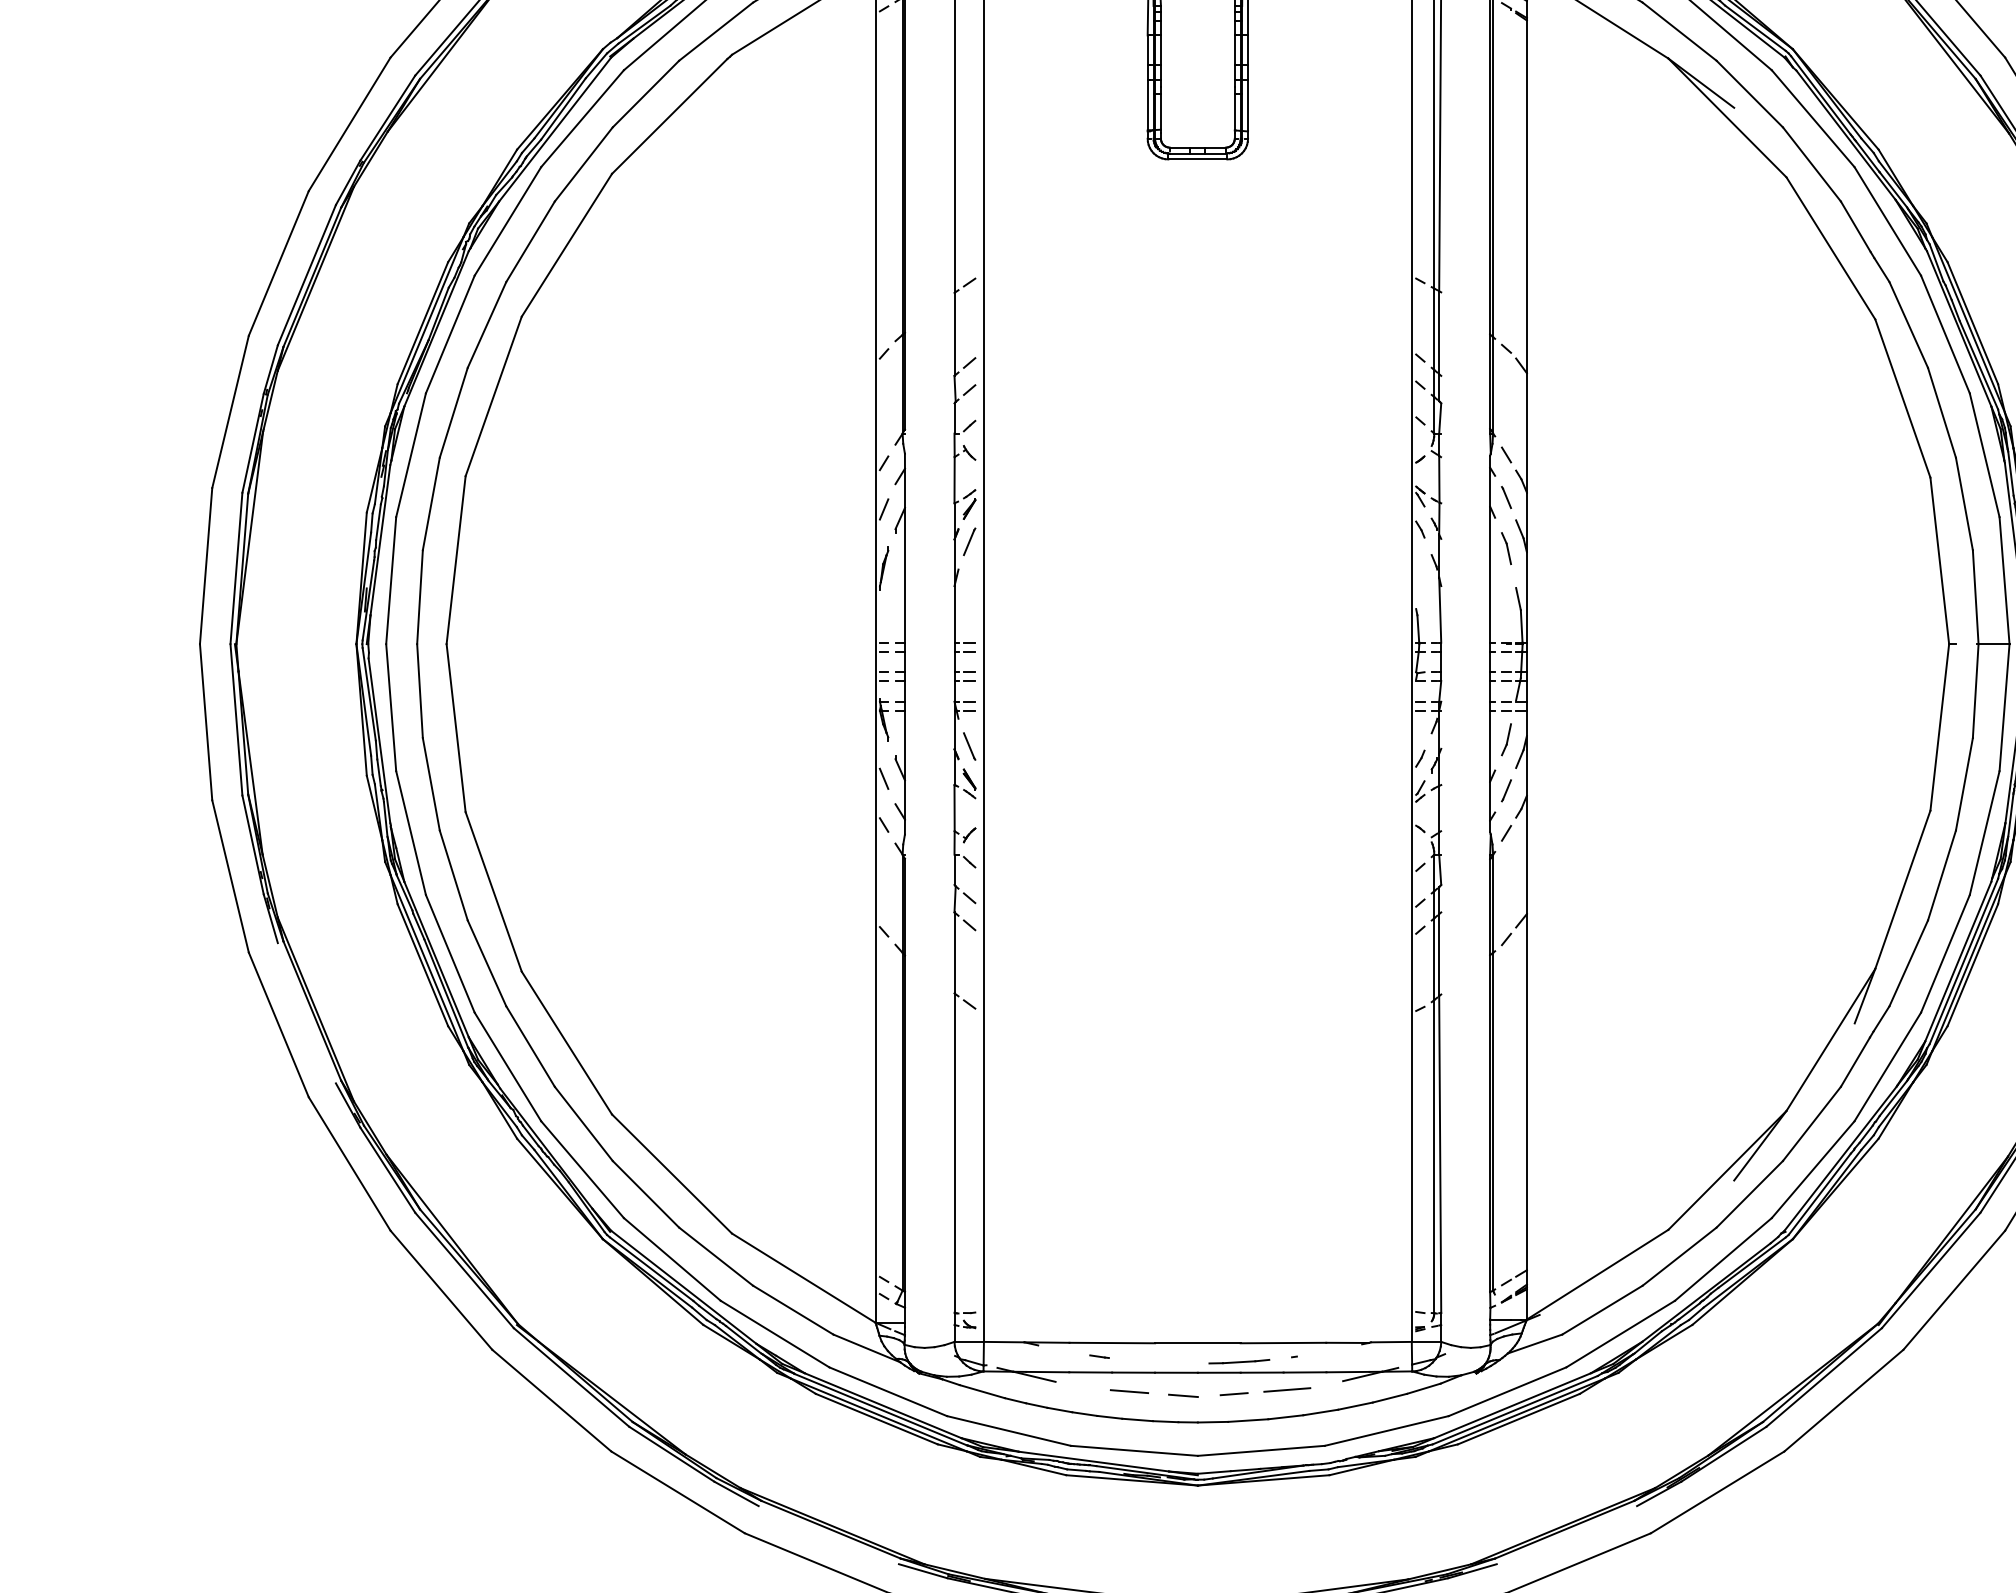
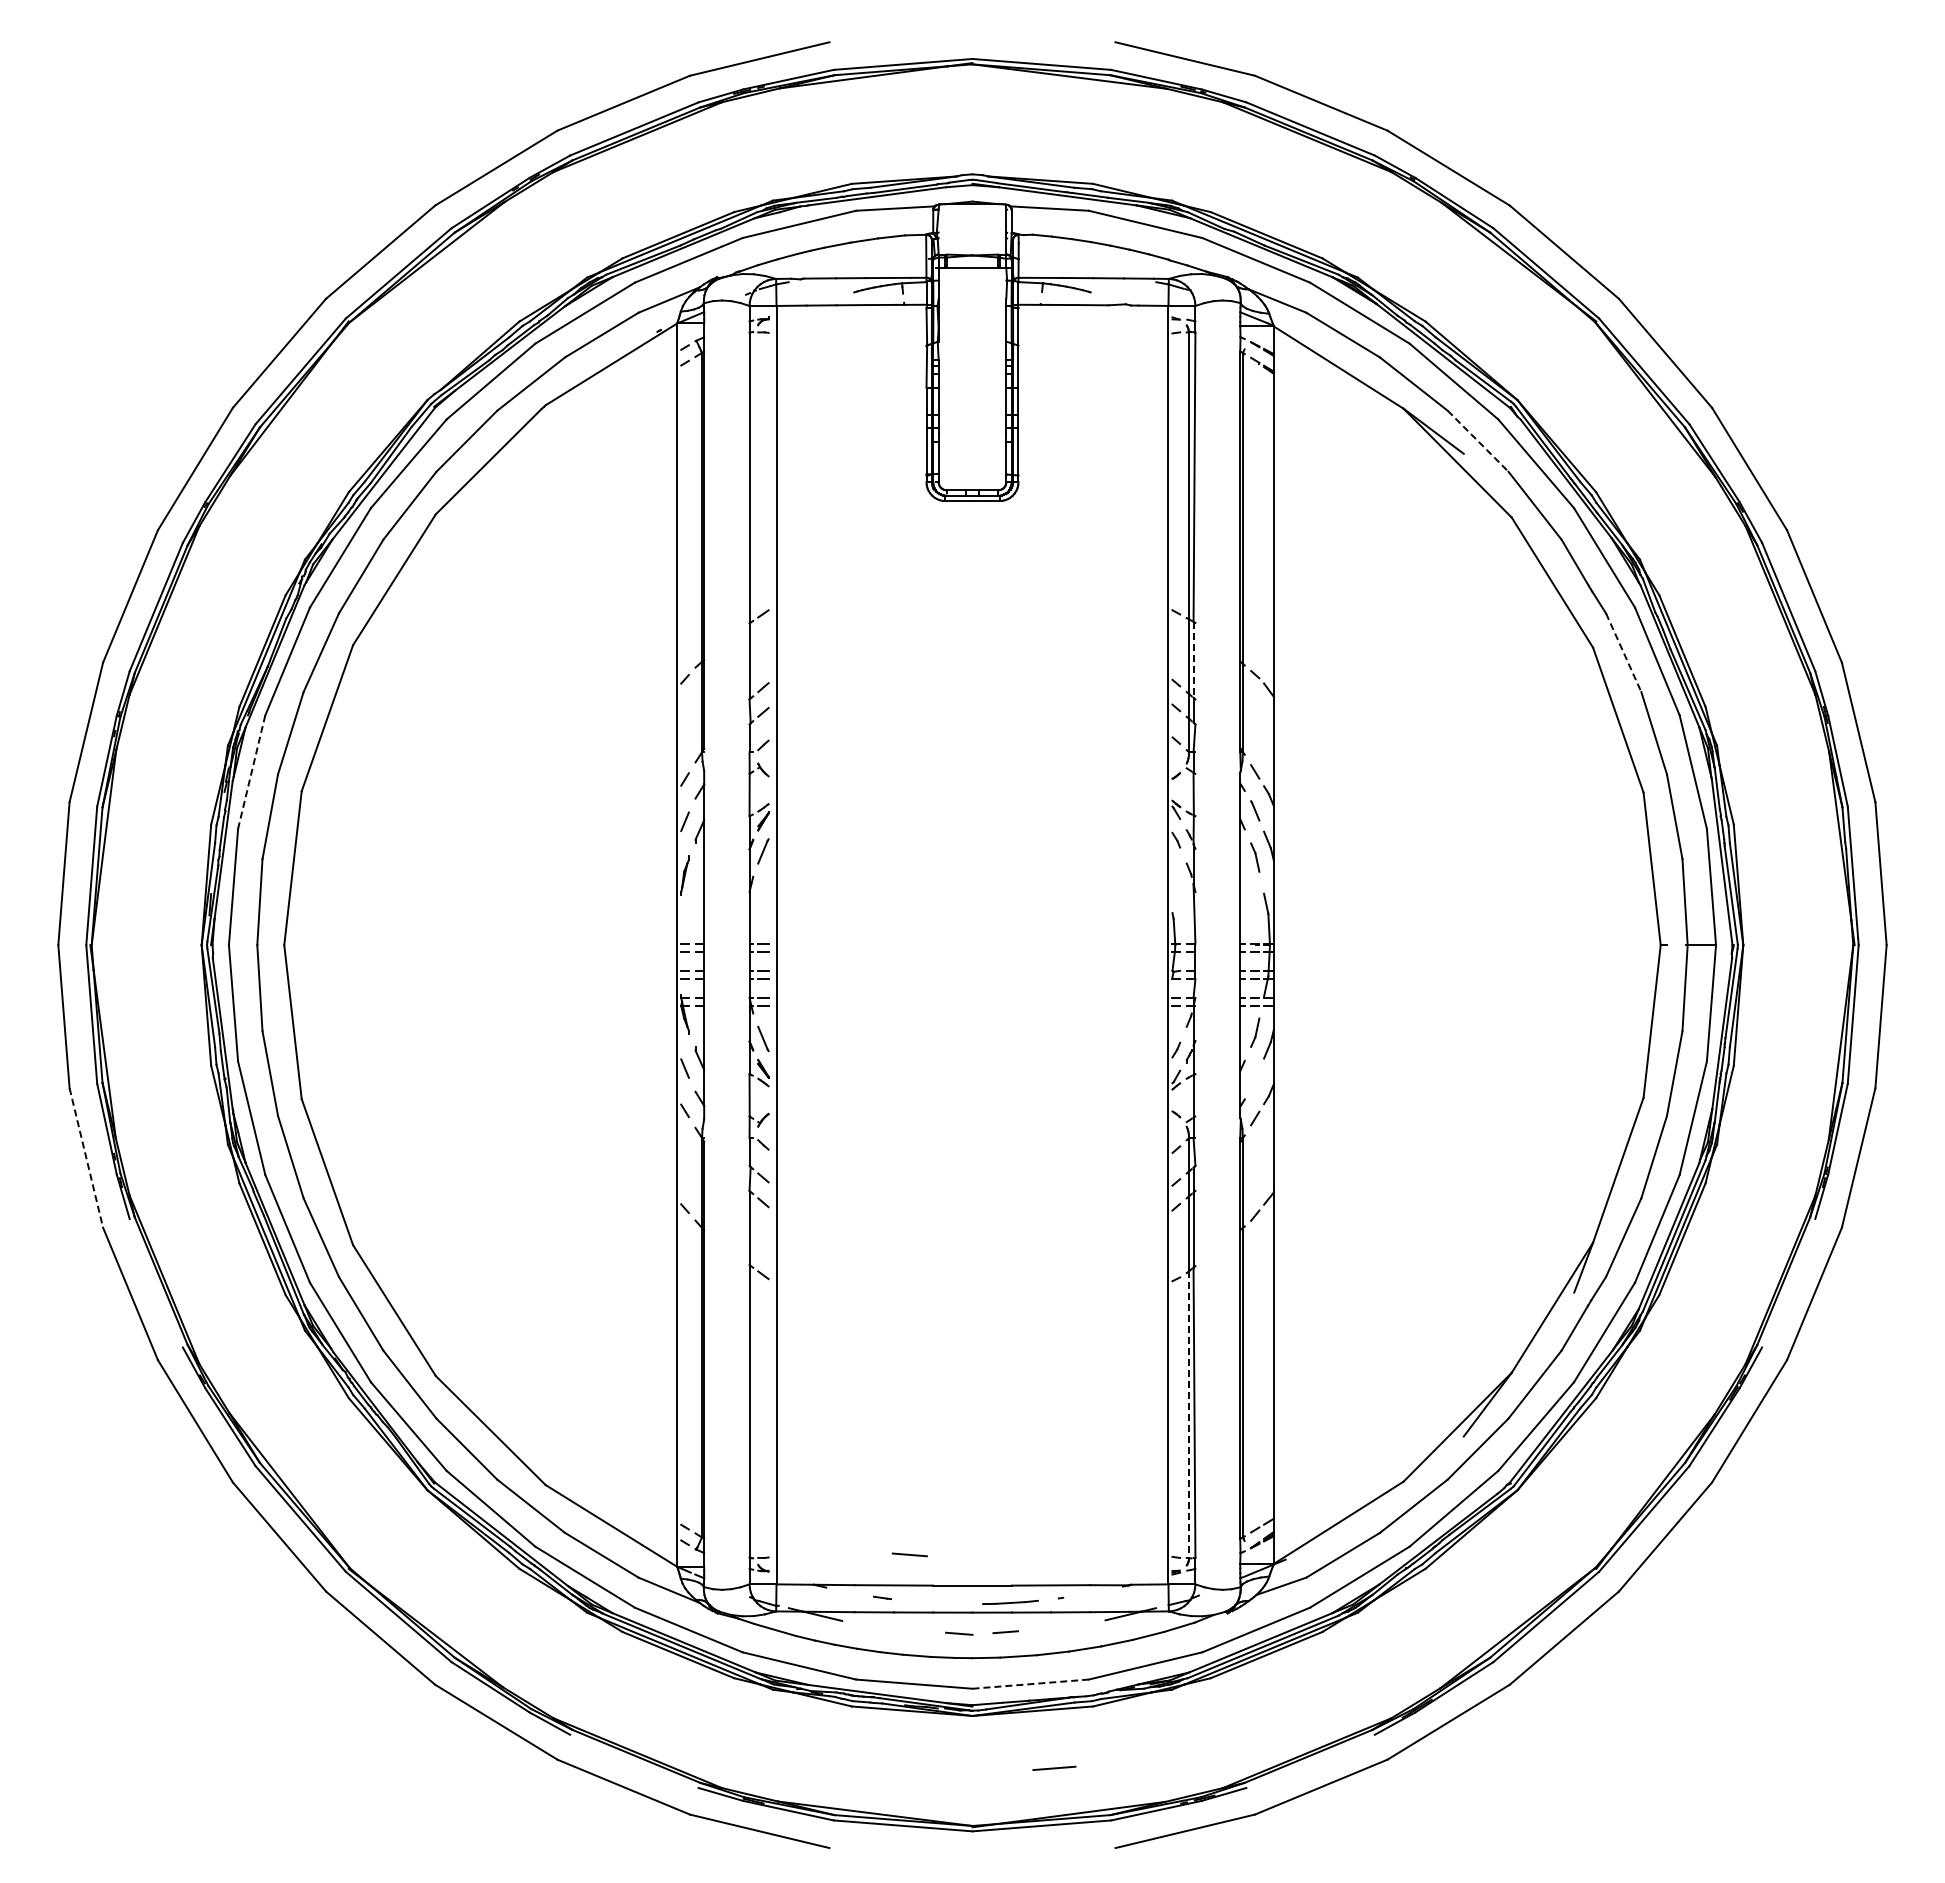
line: (1750, 94) -> (1478, 441), solid -> dashed
line: (1908, 325) -> (1623, 653), solid -> dashed
line: (1439, 332) -> (1193, 659), solid -> dashed
line: (410, 455) -> (251, 772), solid -> dashed
line: (1506, 790) -> (1255, 1079), removed
line: (230, 875) -> (86, 1157), solid -> dashed
line: (1434, 1157) -> (1189, 1415), solid -> dashed
line: (1287, 1388) -> (1054, 1767), moved
line: (1129, 1391) -> (909, 1554), moved
line: (1262, 1451) -> (1031, 1684), solid -> dashed

